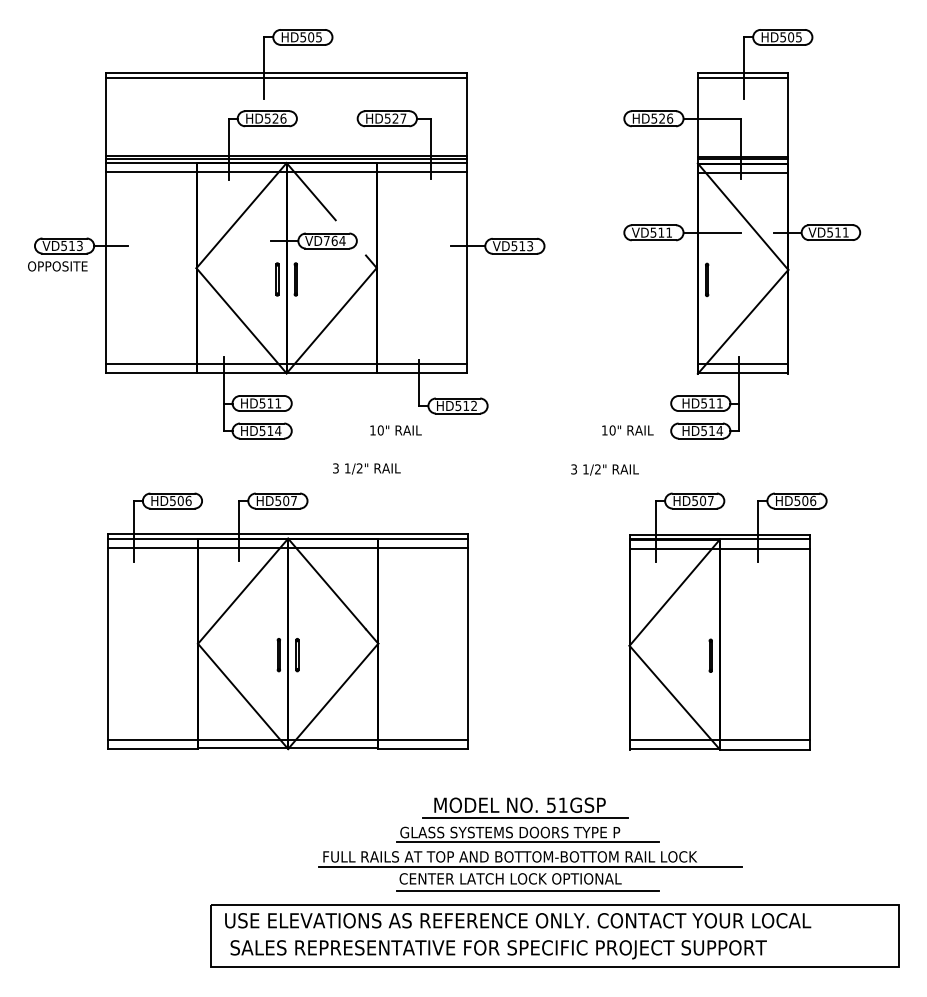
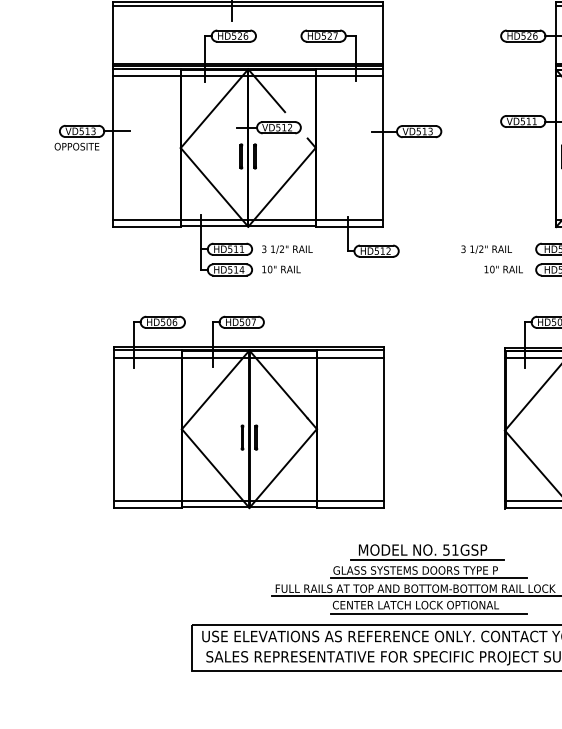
text: (334, 240) -> (284, 127), VD764 -> VD512
text: (395, 430) -> (281, 269), moved
text: (366, 468) -> (287, 249), moved
text: (604, 469) -> (486, 249), moved

